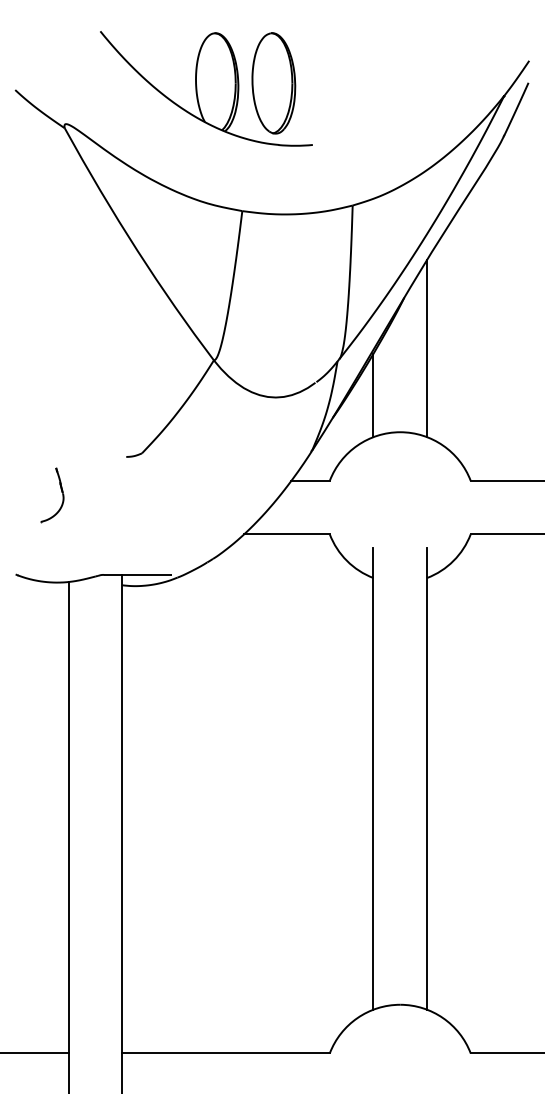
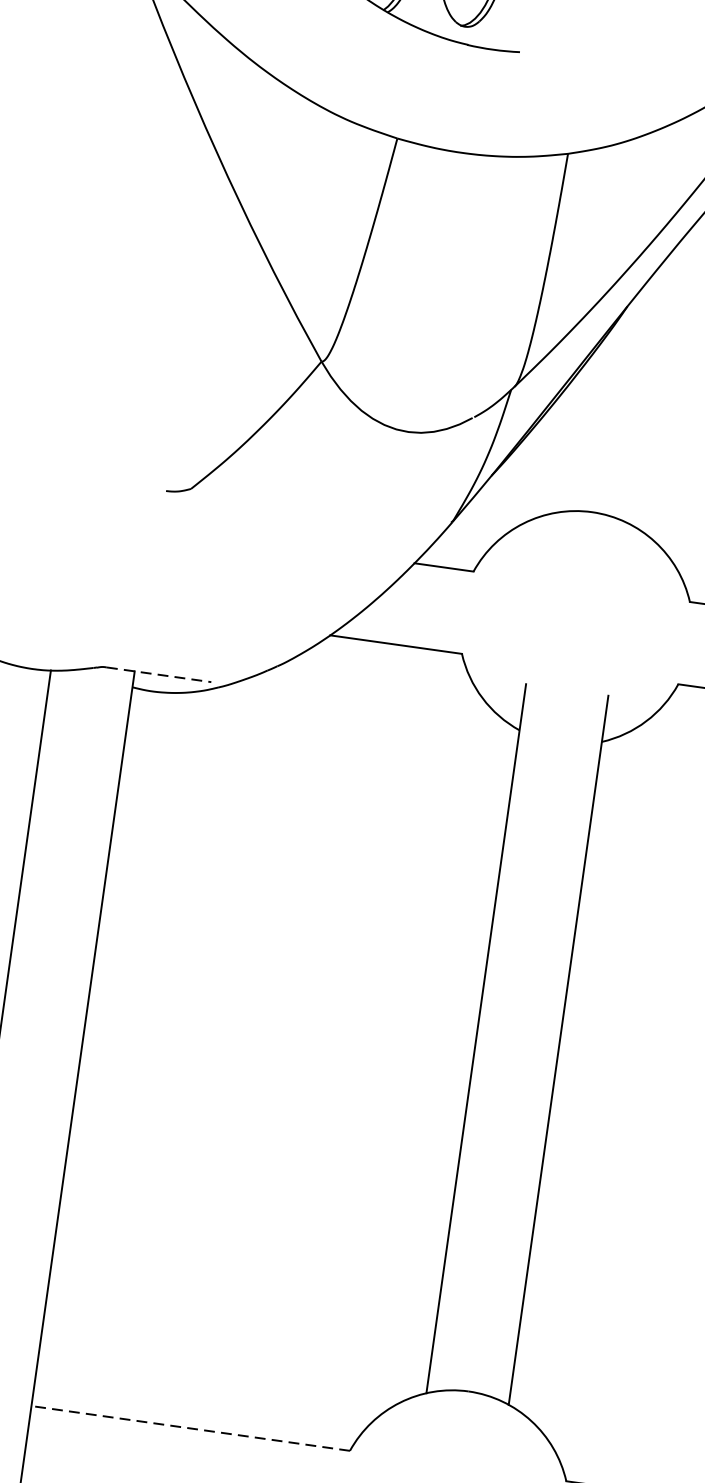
line: (427, 348) -> (652, 389), removed
line: (373, 395) -> (559, 450), removed
part: (61, 492) -> (58, 531), removed
line: (138, 574) -> (159, 674), solid -> dashed
line: (226, 1053) -> (191, 1428), solid -> dashed

